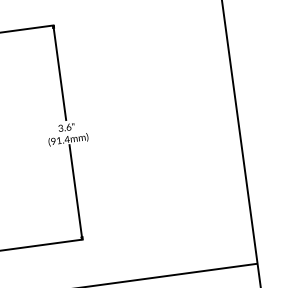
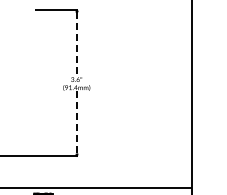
line: (59, 74) -> (76, 43), solid -> dashed
line: (74, 190) -> (76, 122), solid -> dashed

